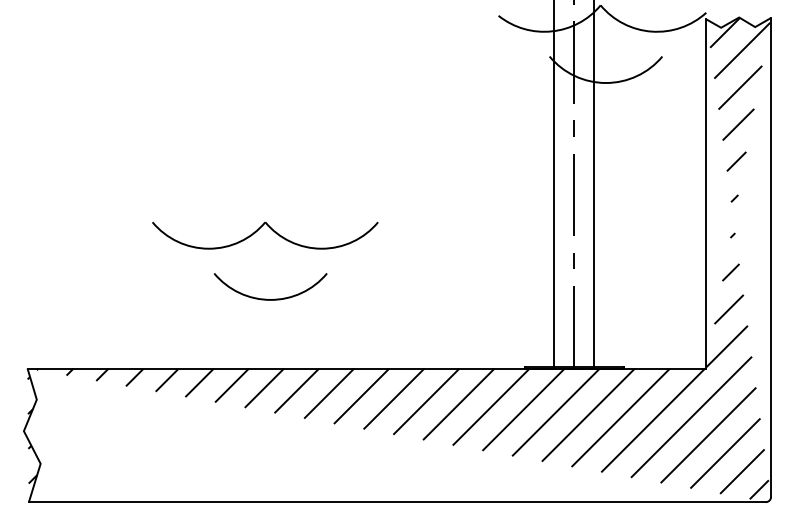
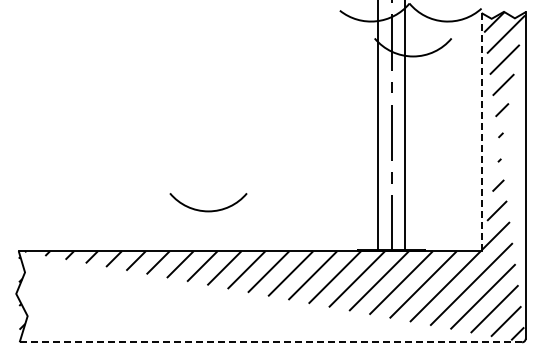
line: (706, 193) -> (481, 131), solid -> dashed
part: (264, 235) -> (180, 160), removed
arc: (270, 298) -> (208, 210), moved
line: (396, 502) -> (270, 342), solid -> dashed

